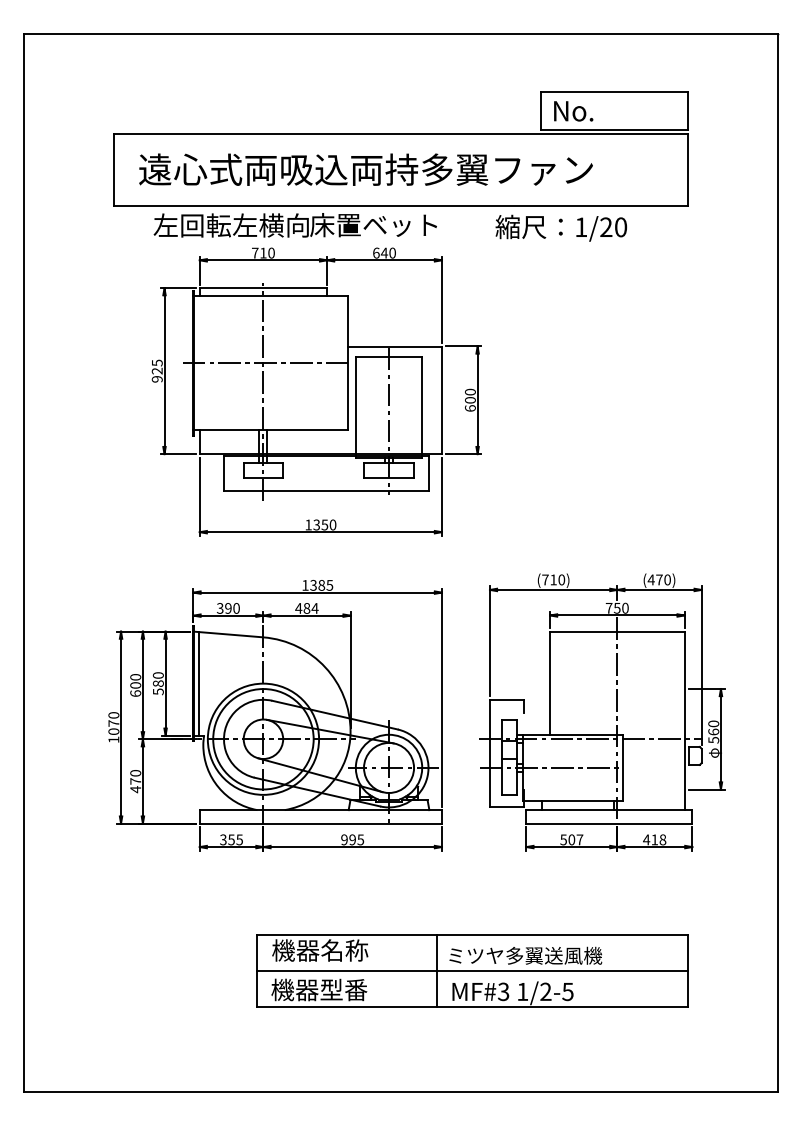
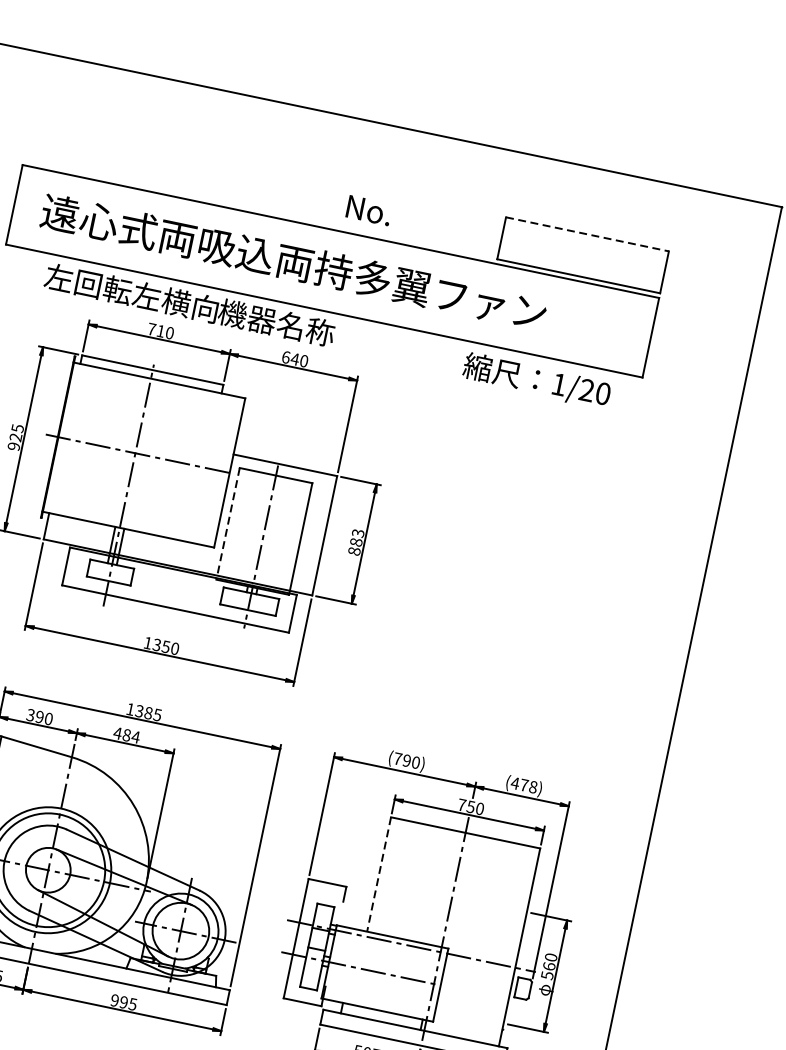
line: (615, 92) -> (588, 234), solid -> dashed
text: (573, 111) -> (368, 210), moved
text: (373, 225) -> (289, 326), 床置ベット -> 機器名称
text: (561, 227) -> (537, 380), moved
text: (470, 399) -> (356, 541), 600 -> 883
line: (356, 407) -> (228, 523), solid -> dashed
text: (553, 579) -> (406, 760), (710) -> (790)
text: (667, 580) -> (533, 787), (470) -> (478)
line: (550, 683) -> (379, 874), solid -> dashed

